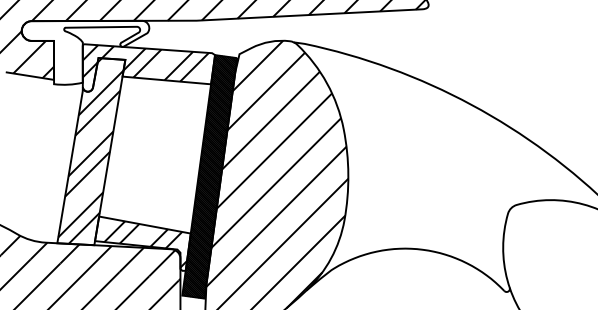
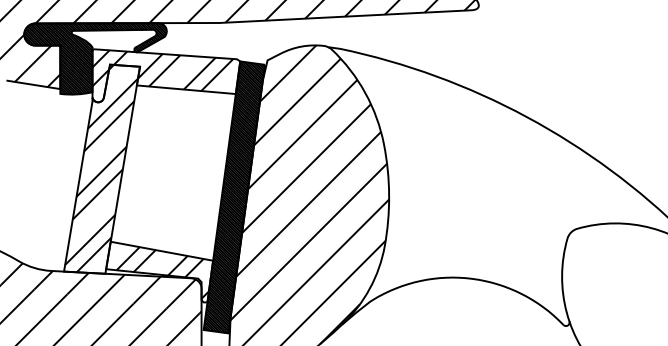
hatch: (85, 52) -> (95, 58), added

